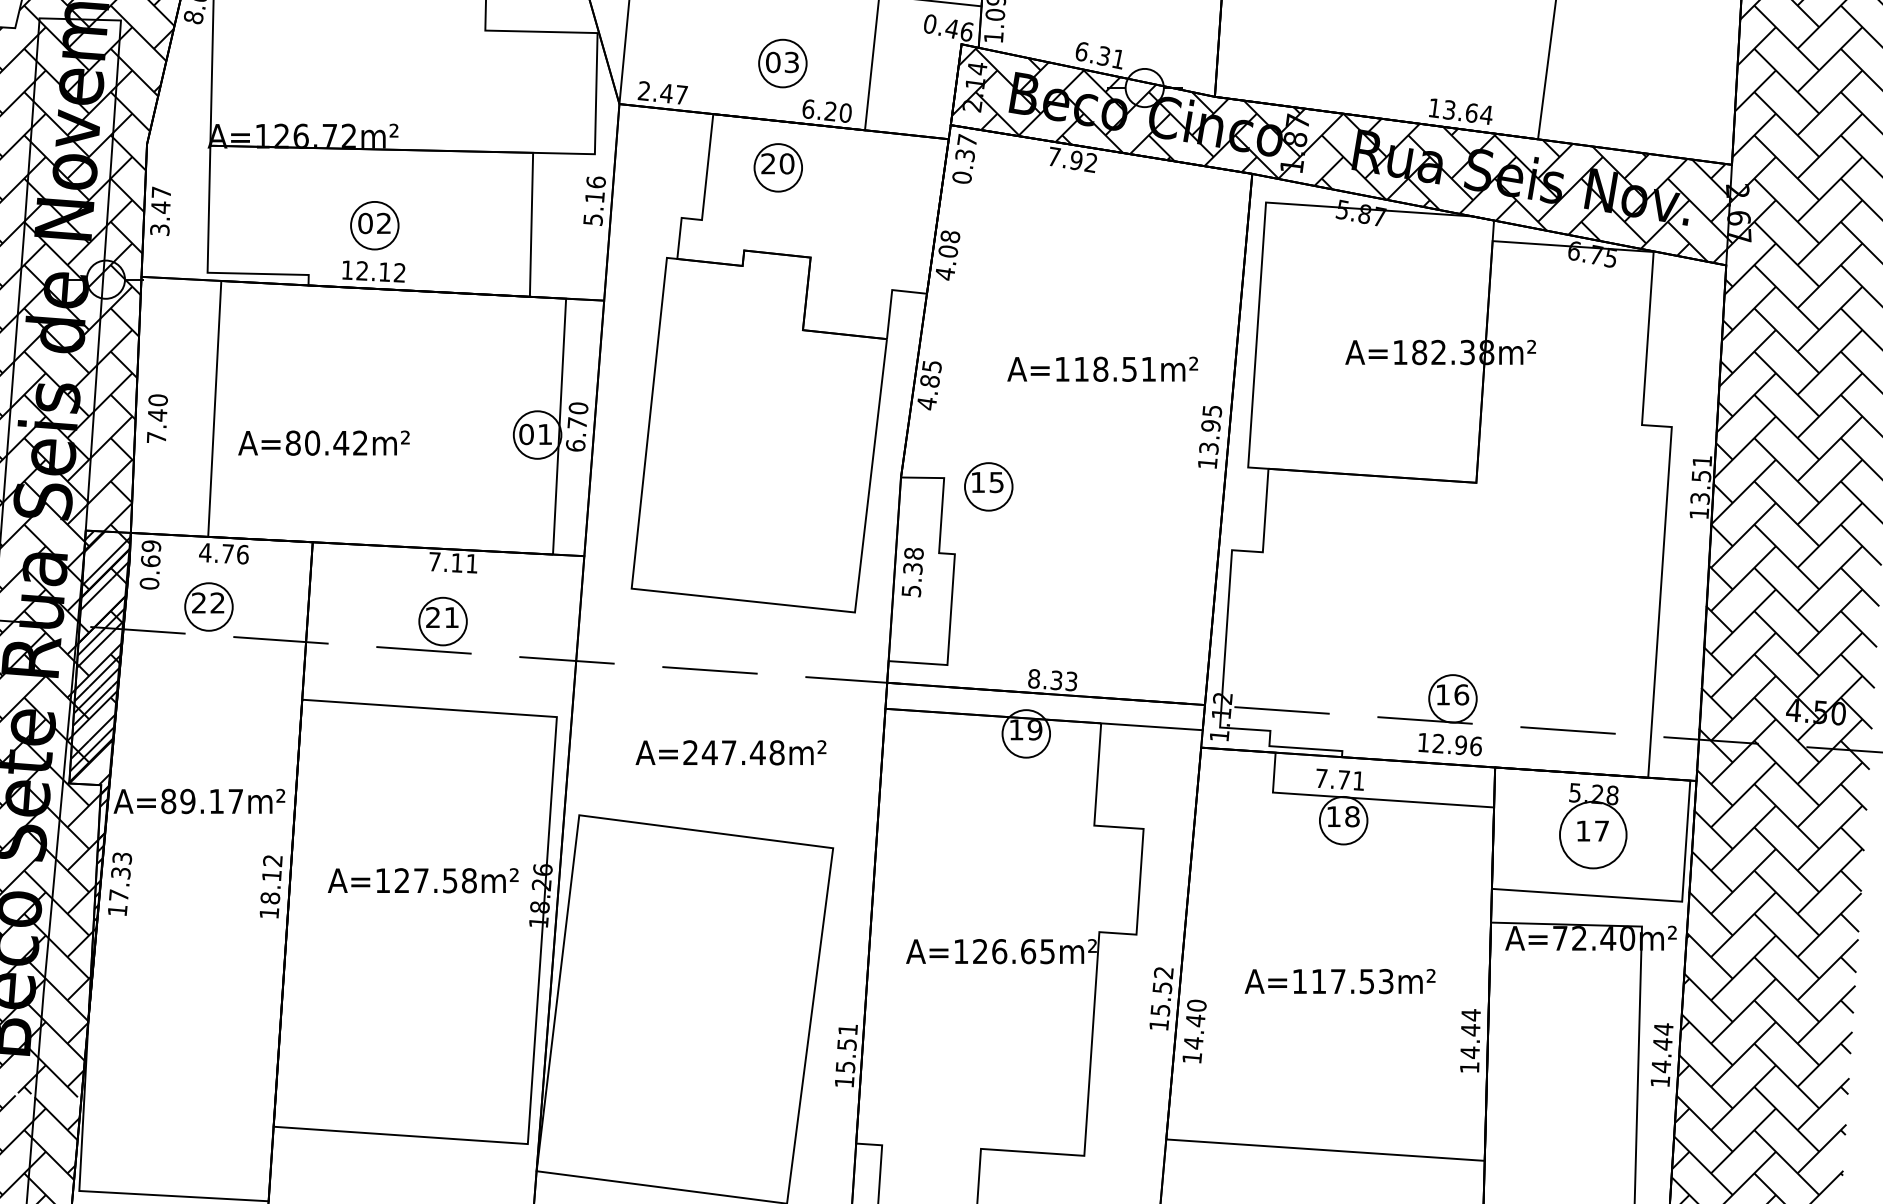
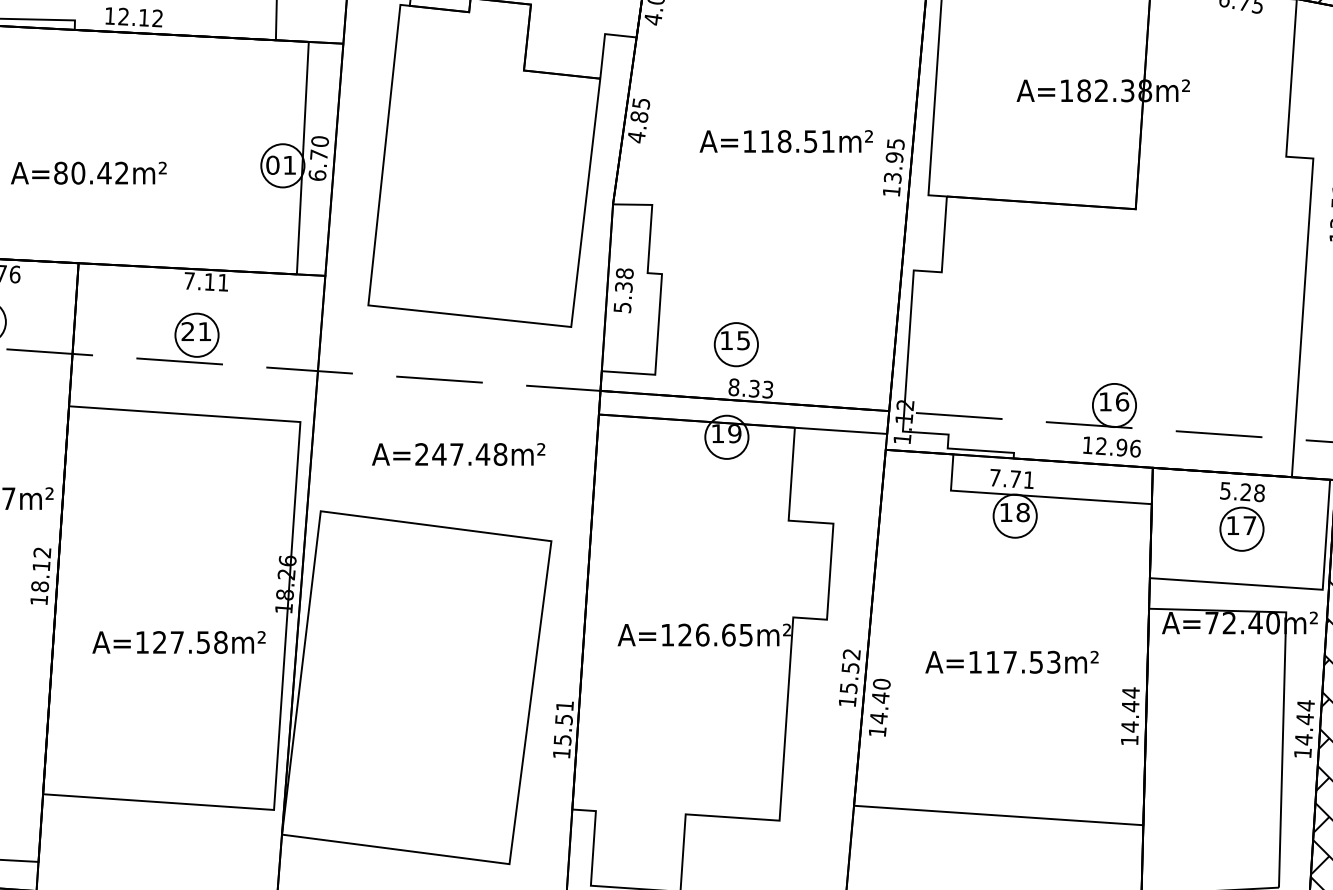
text: (1102, 368) -> (786, 140), moved
part: (988, 486) -> (736, 344), moved
circle: (1593, 834) -> (1242, 528), size x0.71
text: (422, 880) -> (178, 642), moved

